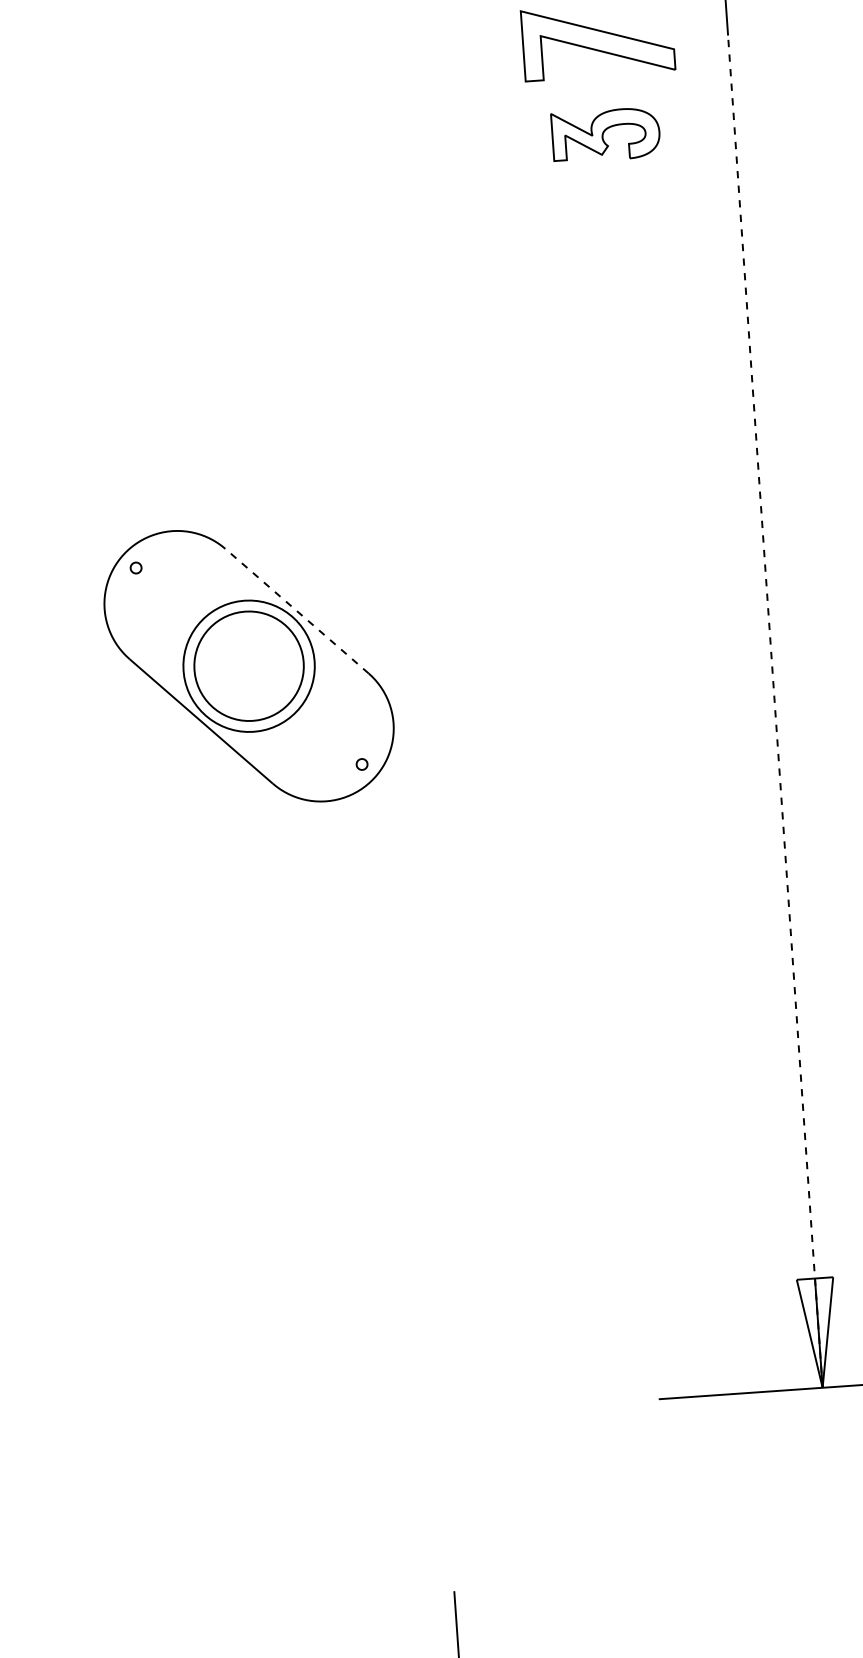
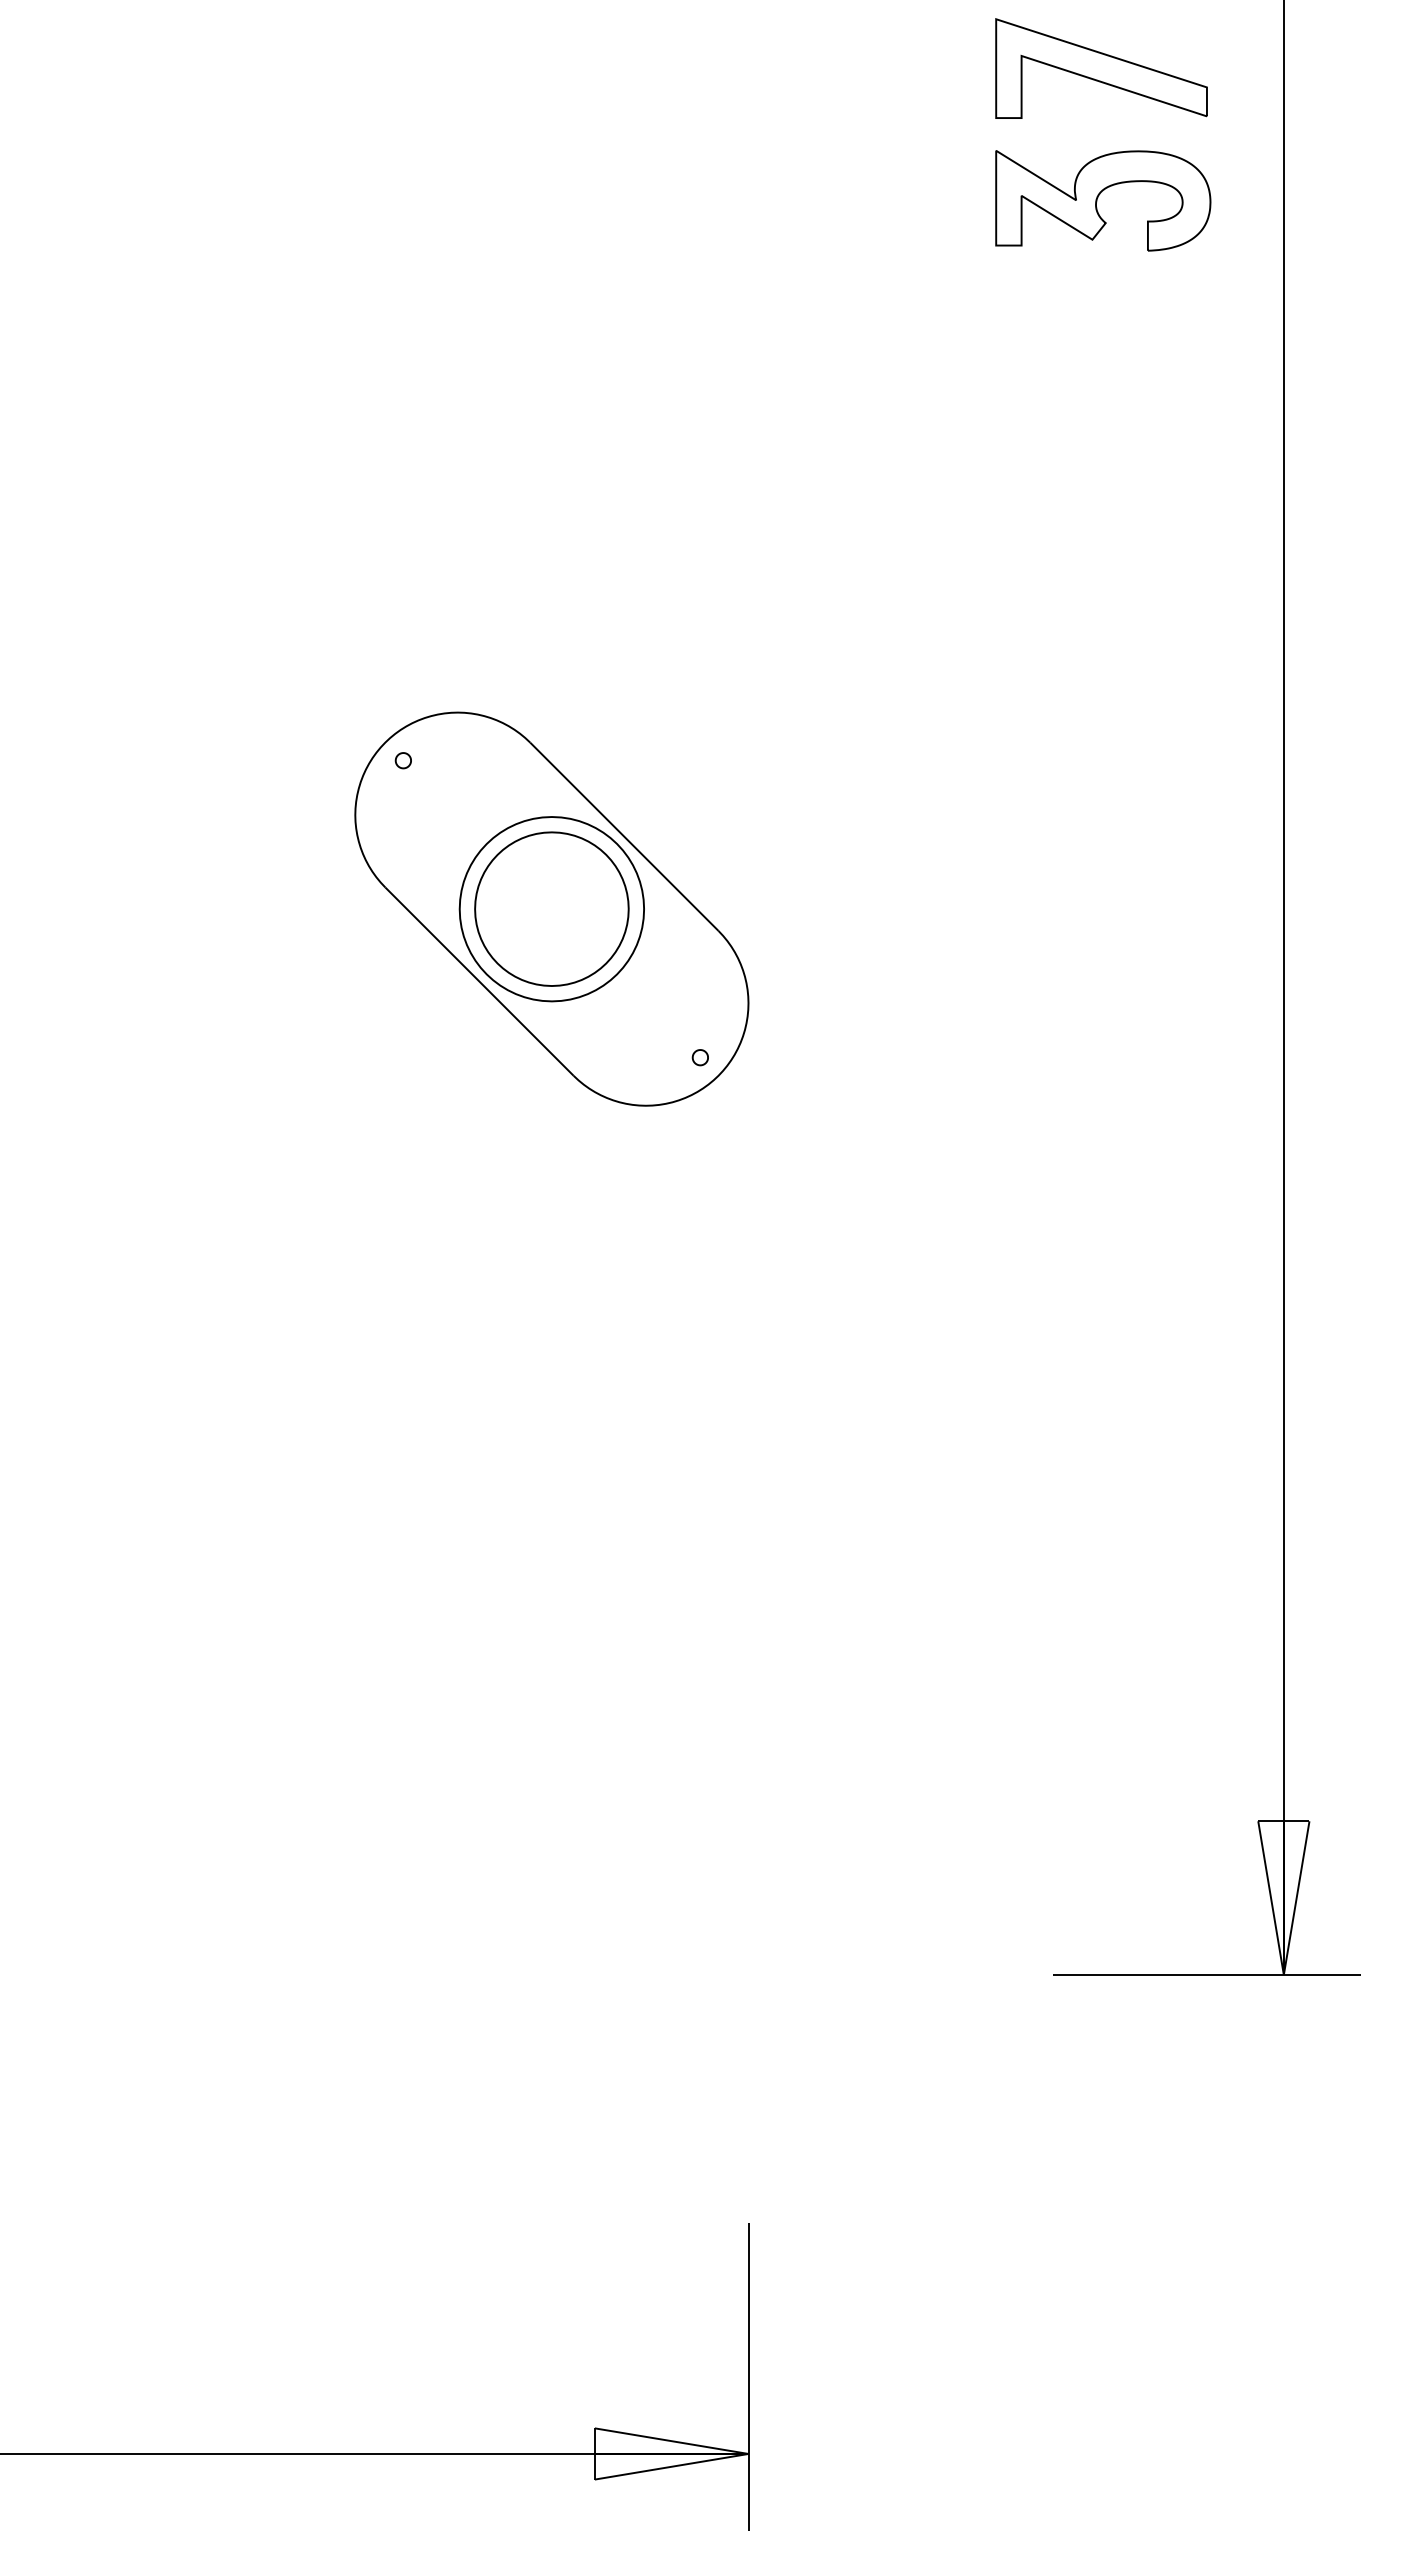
part: (606, 134) -> (1103, 200), size x1.43
line: (297, 610) -> (624, 836), dashed -> solid
line: (775, 711) -> (1283, 1024), dashed -> solid

